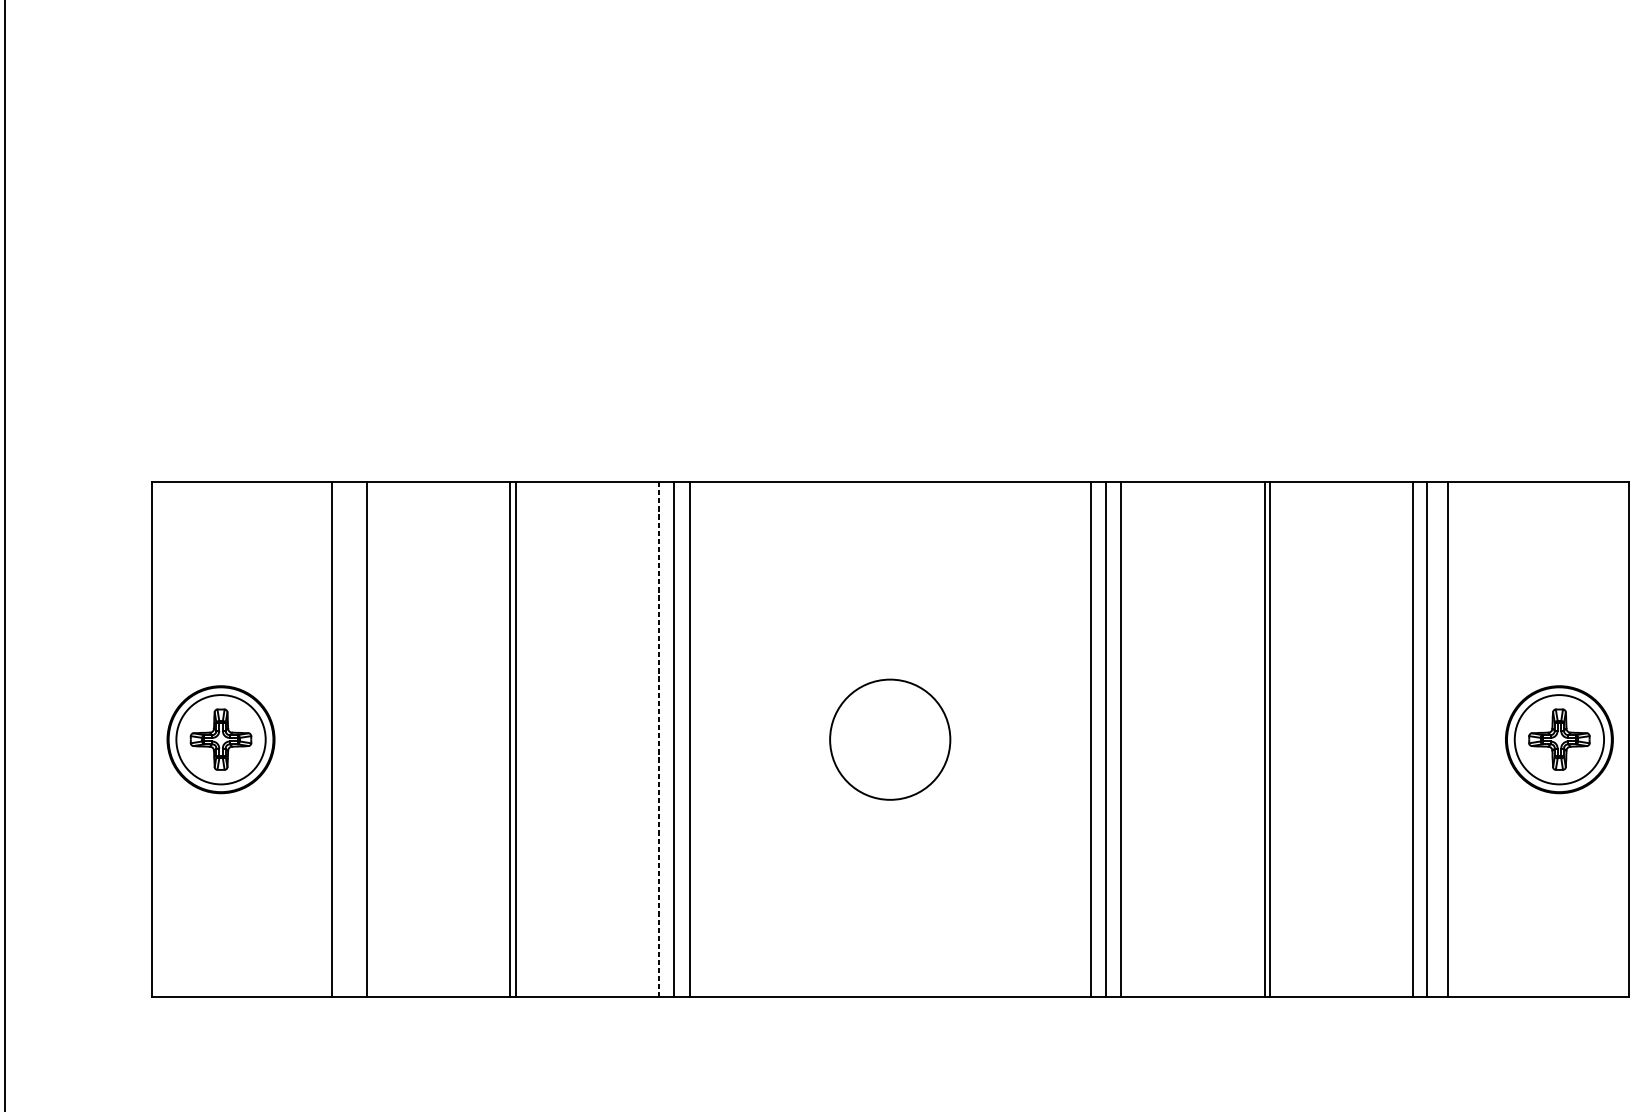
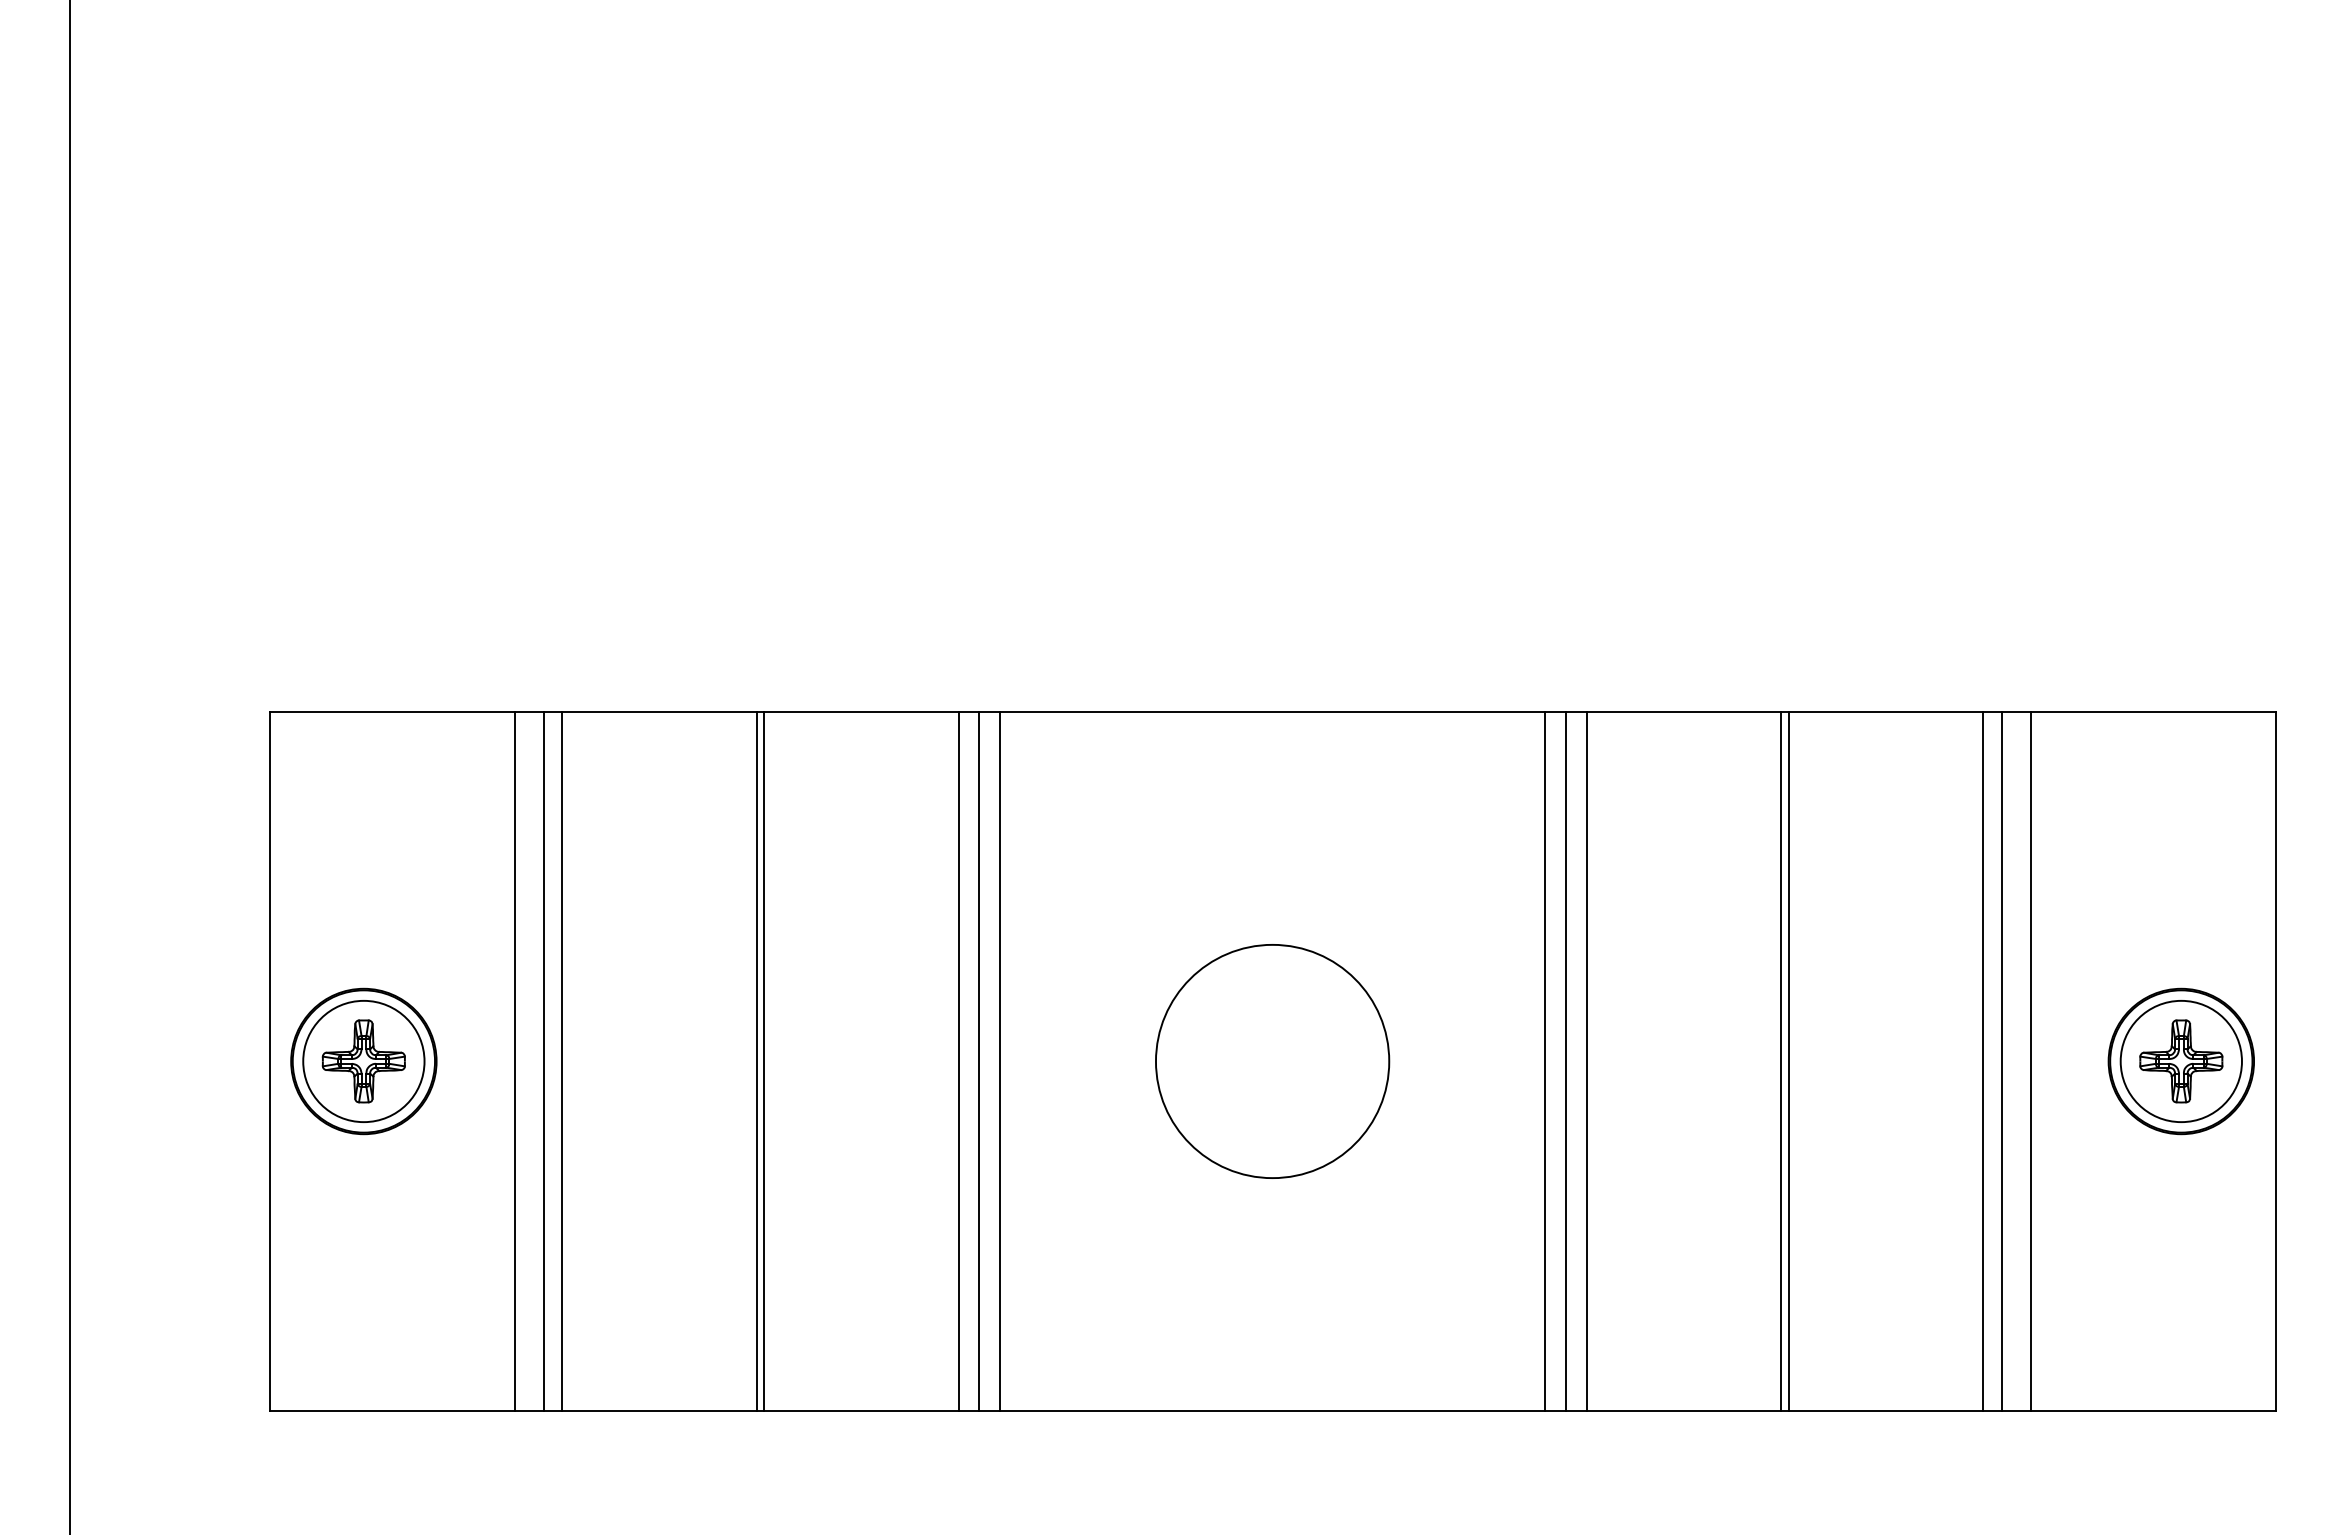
line: (353, 739) -> (543, 1061), added
line: (658, 739) -> (958, 1061), dashed -> solid
circle: (890, 739) -> (1272, 1061), size x1.43

